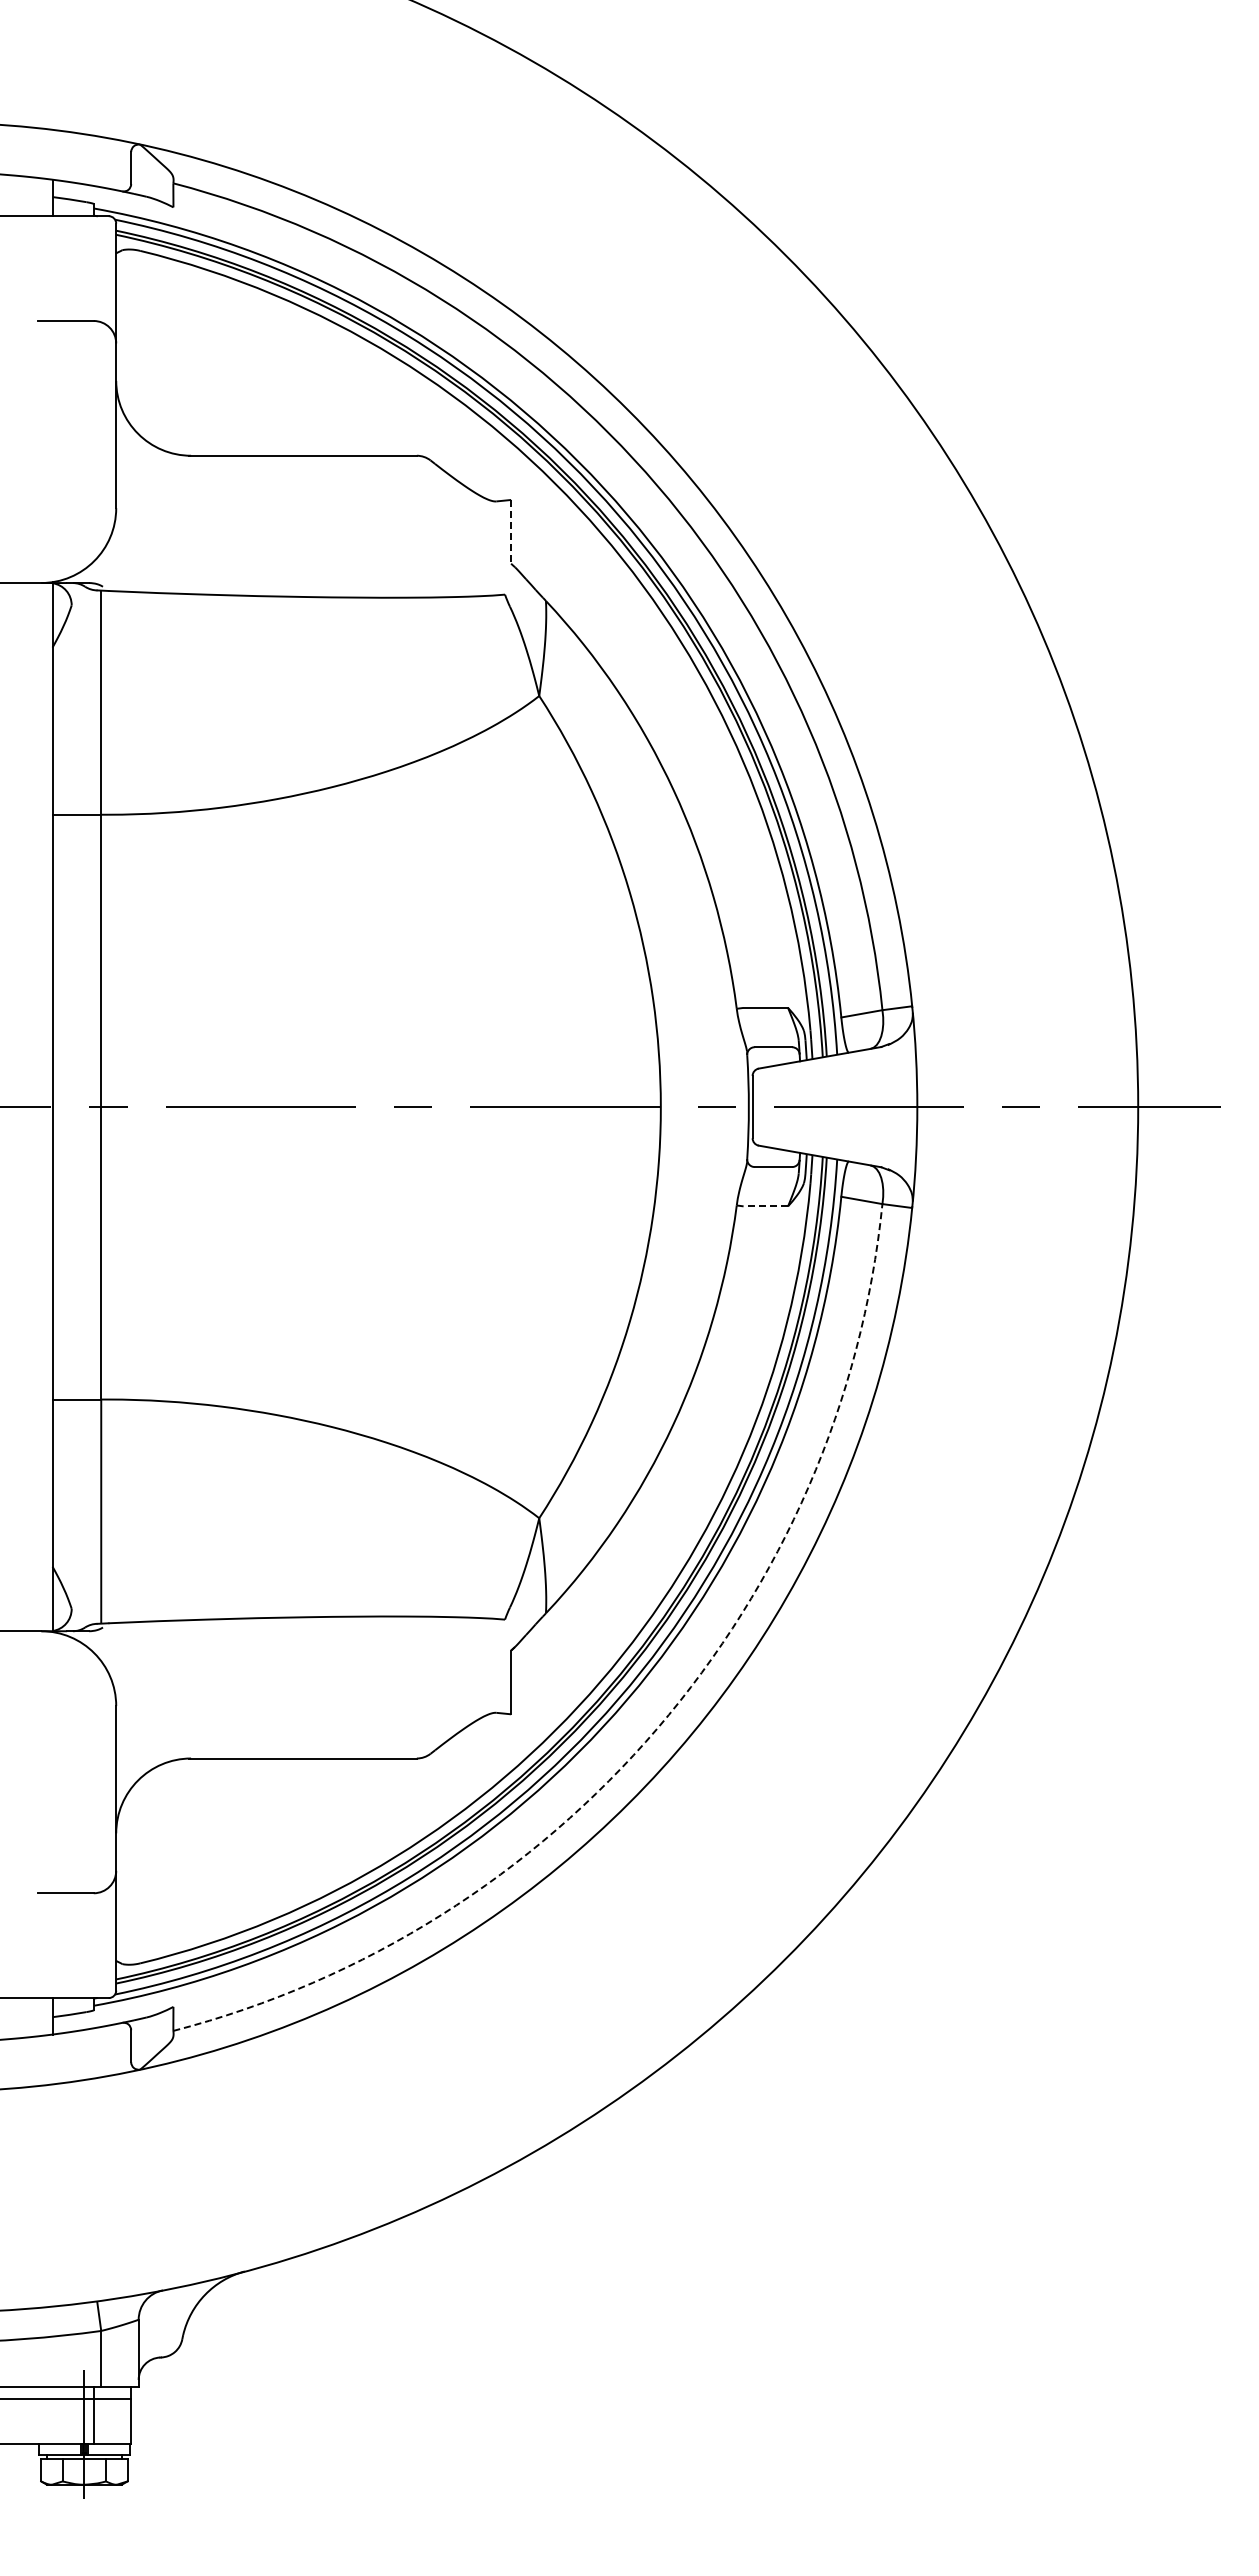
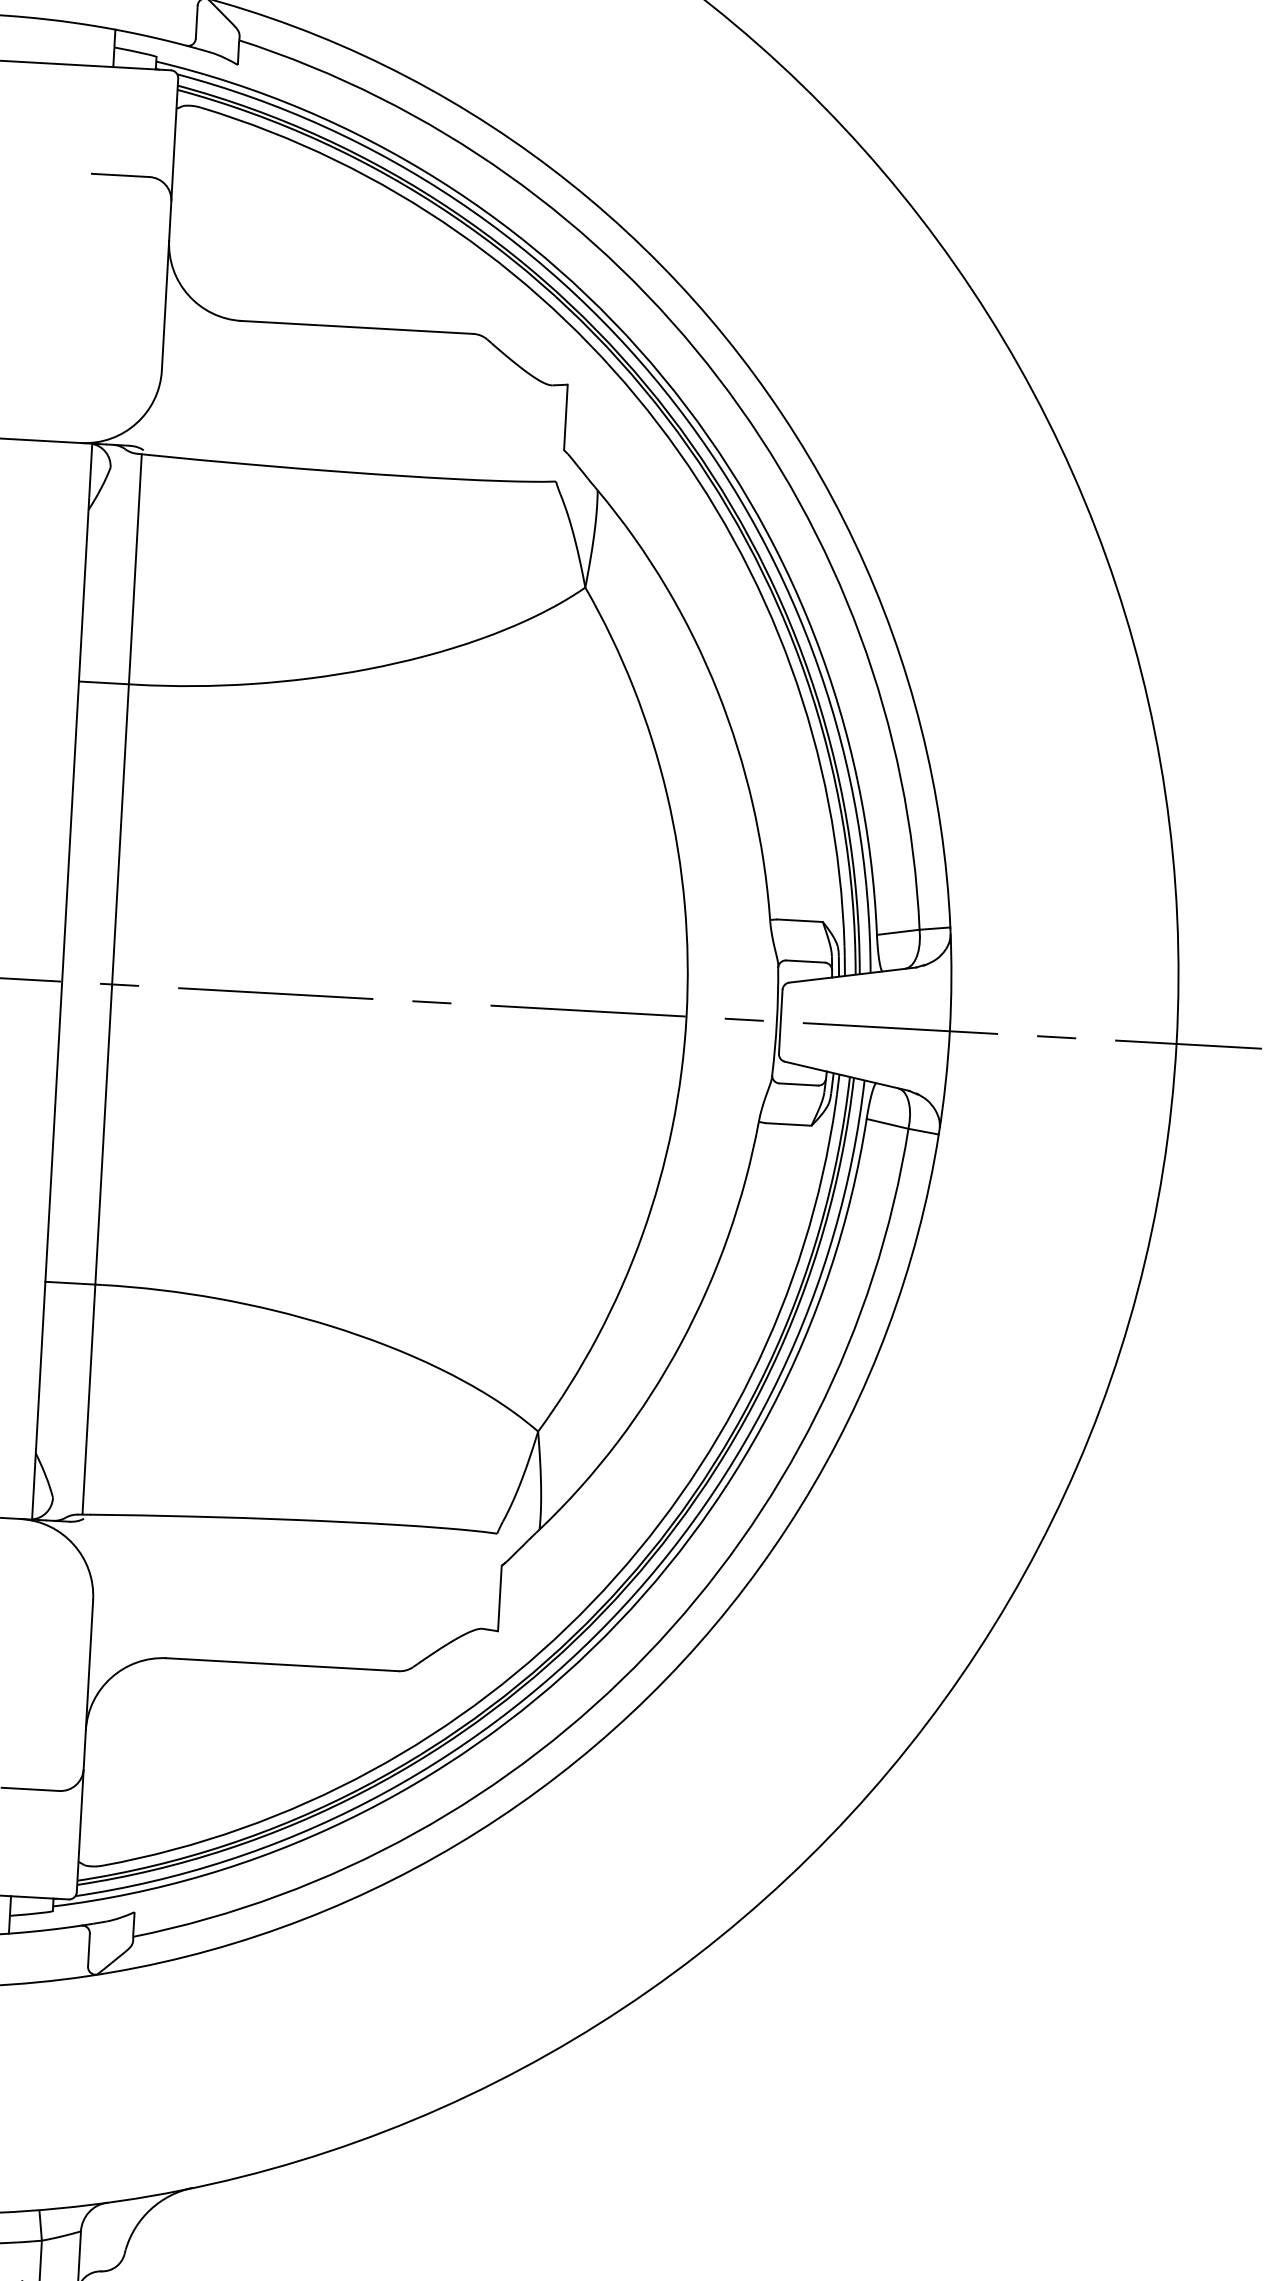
line: (511, 531) -> (566, 417), dashed -> solid
line: (765, 1206) -> (788, 1124), dashed -> solid
arc: (657, 1728) -> (647, 1654), dashed -> solid

